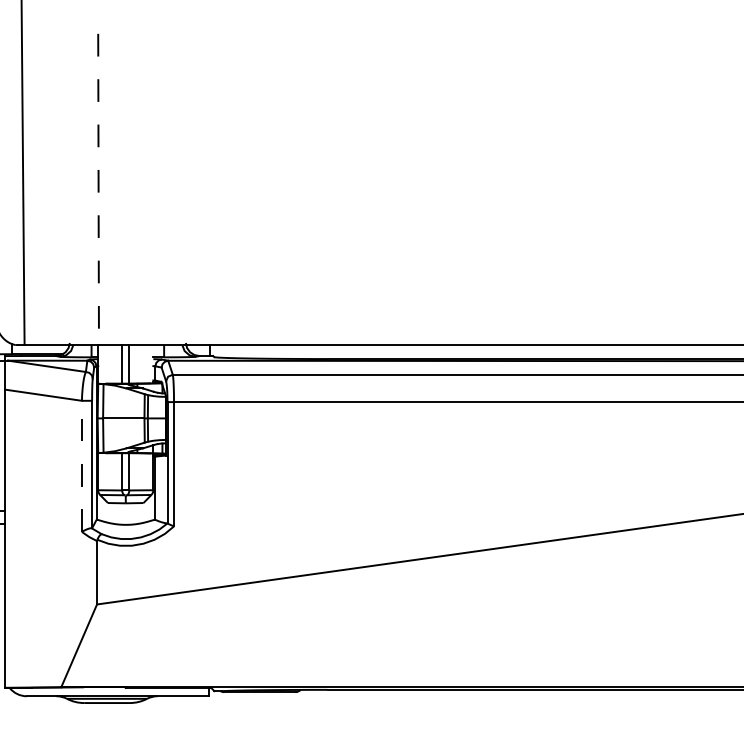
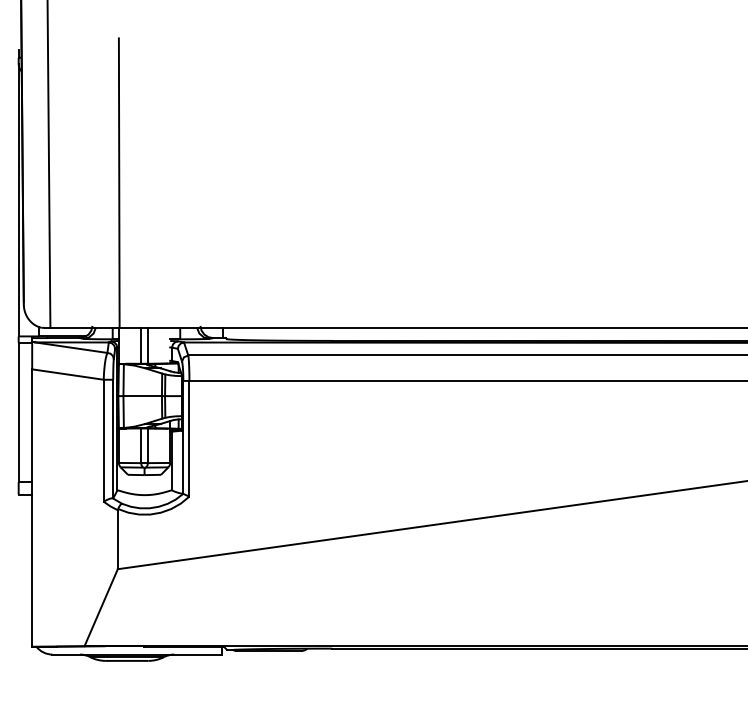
line: (98, 189) -> (119, 183), dashed -> solid
line: (81, 466) -> (103, 440), dashed -> solid

